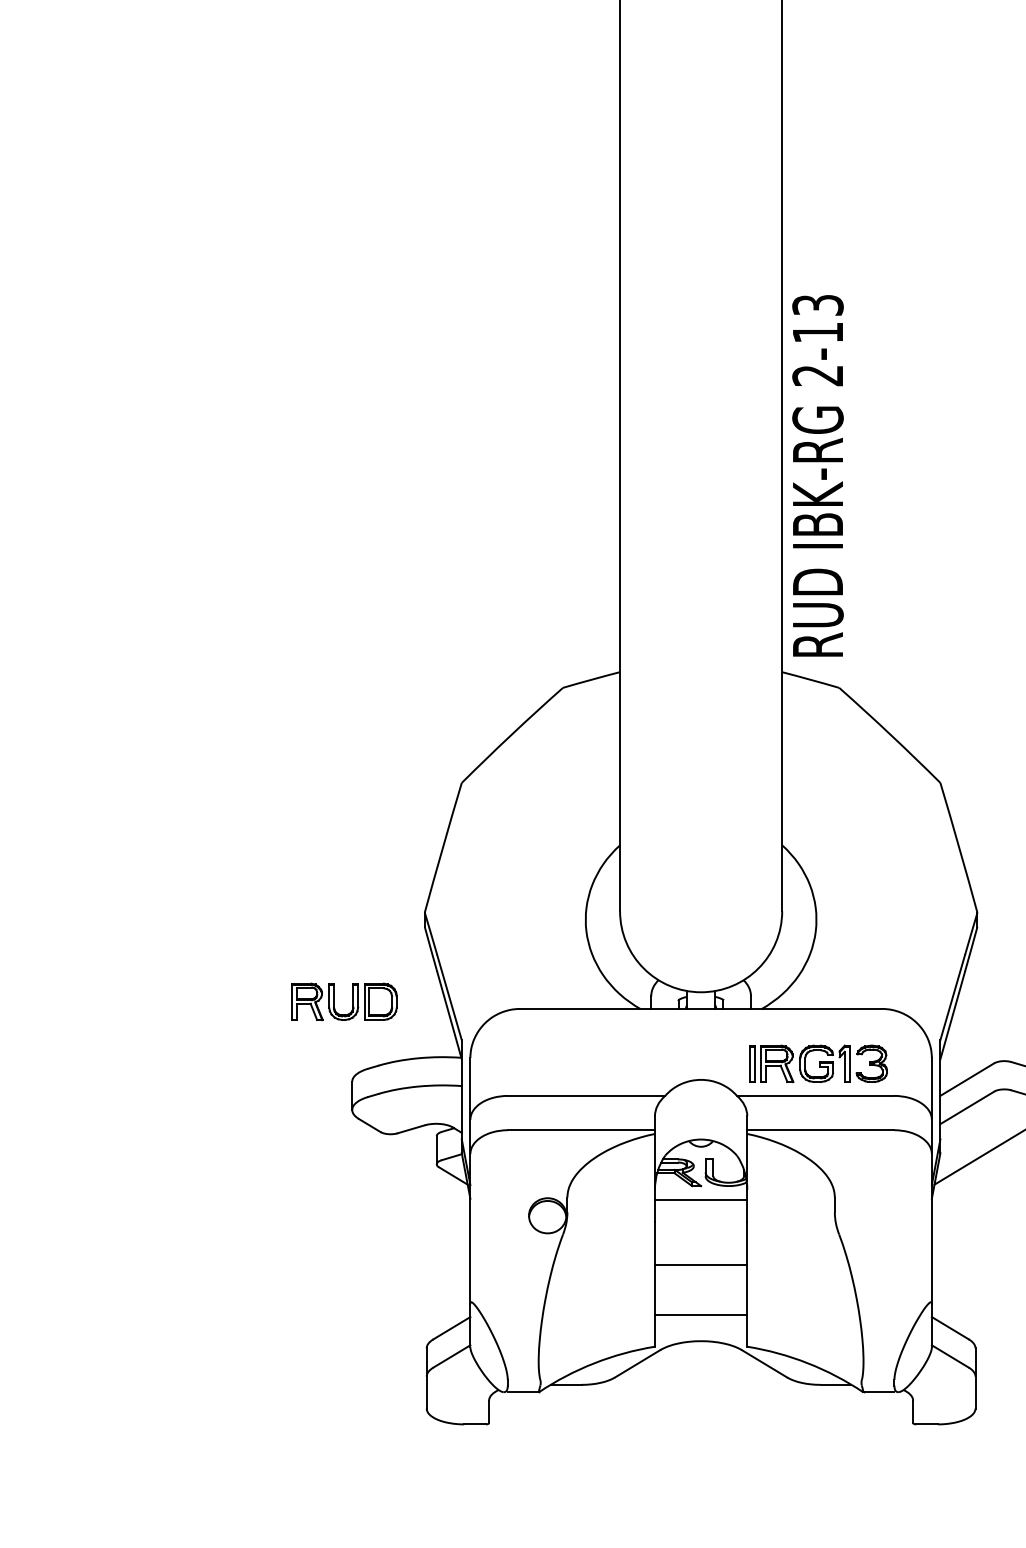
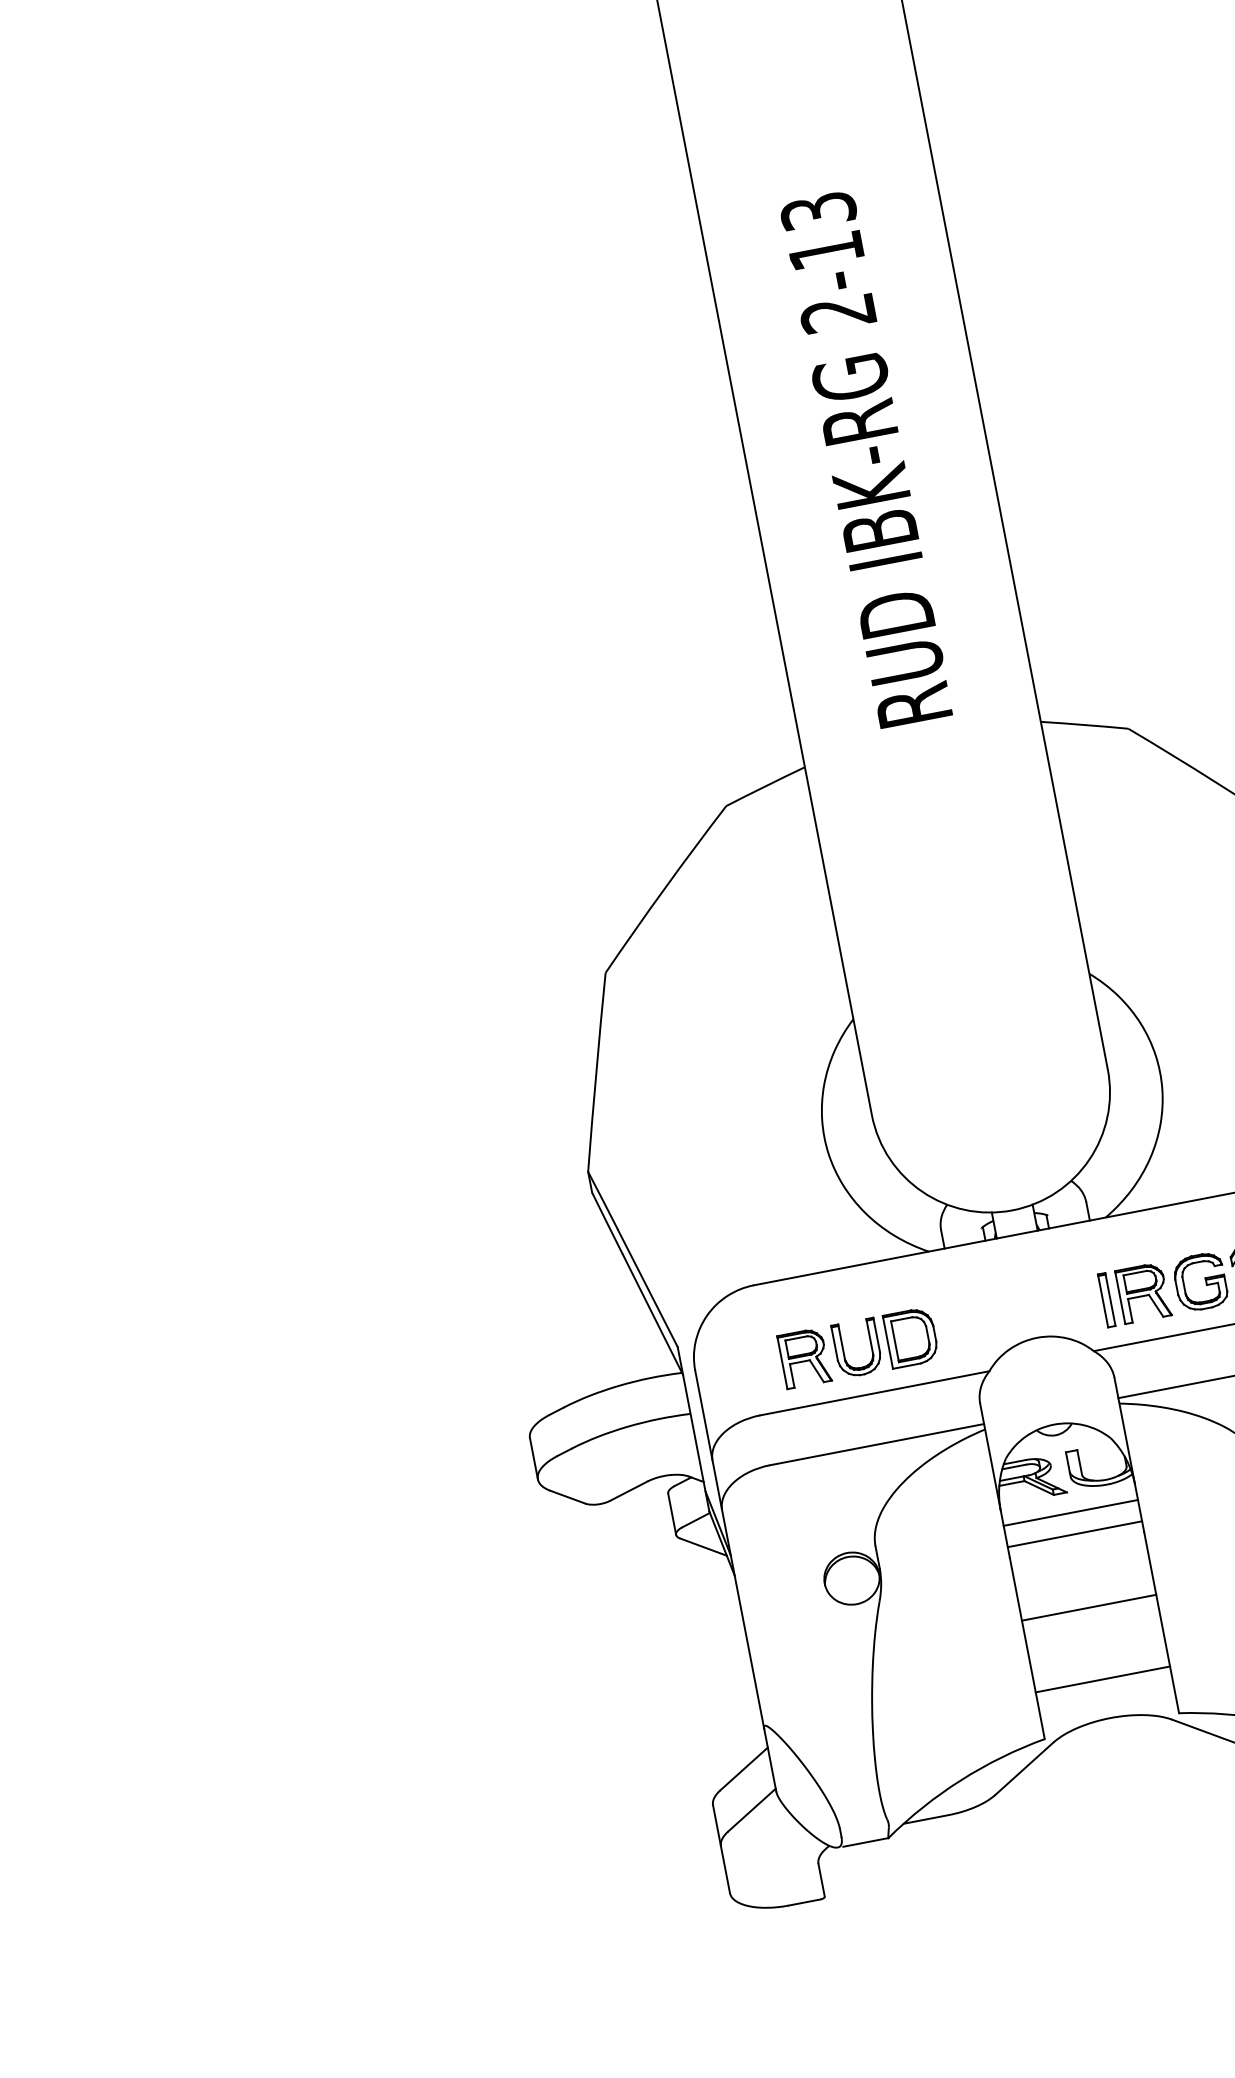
text: (817, 475) -> (865, 458), moved
part: (352, 1001) -> (870, 1345), moved
line: (700, 1214) -> (1073, 1533), added

